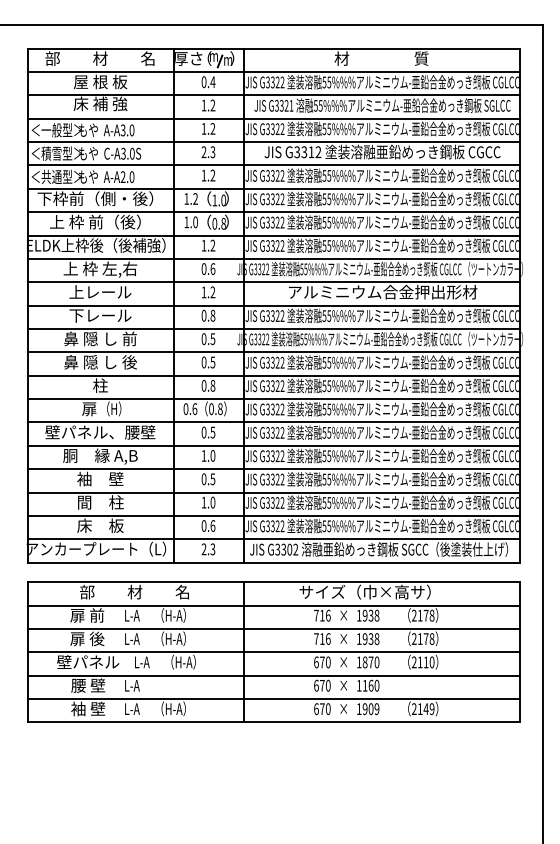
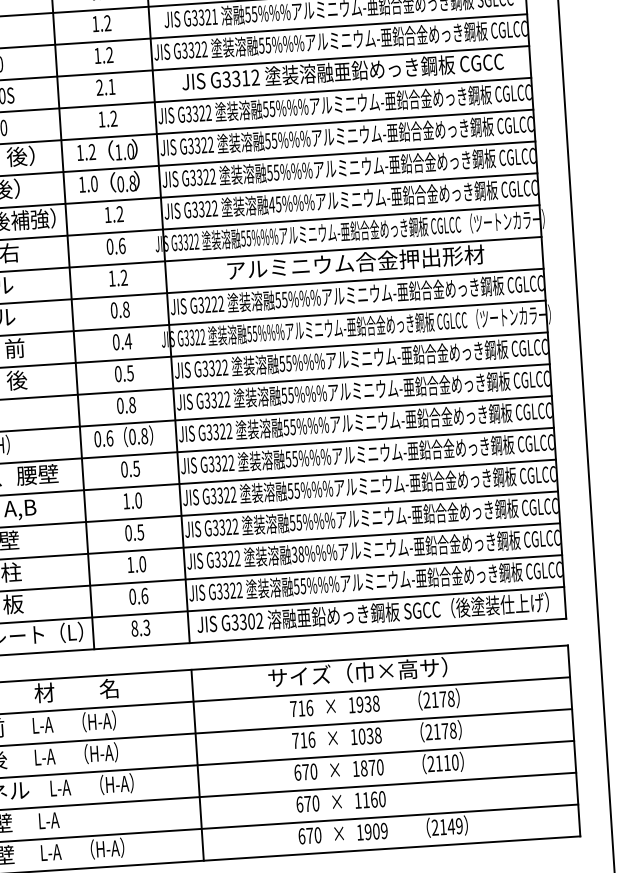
text: (212, 152) -> (111, 87), 2.3 -> 2.1
text: (324, 245) -> (272, 204), 55%%% -> 45%%%
text: (272, 316) -> (207, 305), G3322 -> G3222
text: (212, 339) -> (127, 342), 0.5 -> 0.4
text: (326, 502) -> (297, 553), 55%%% -> 38%%%
text: (203, 549) -> (133, 628), 2.3 -> 8.3
text: (364, 638) -> (361, 735), 1938 -> 1038

